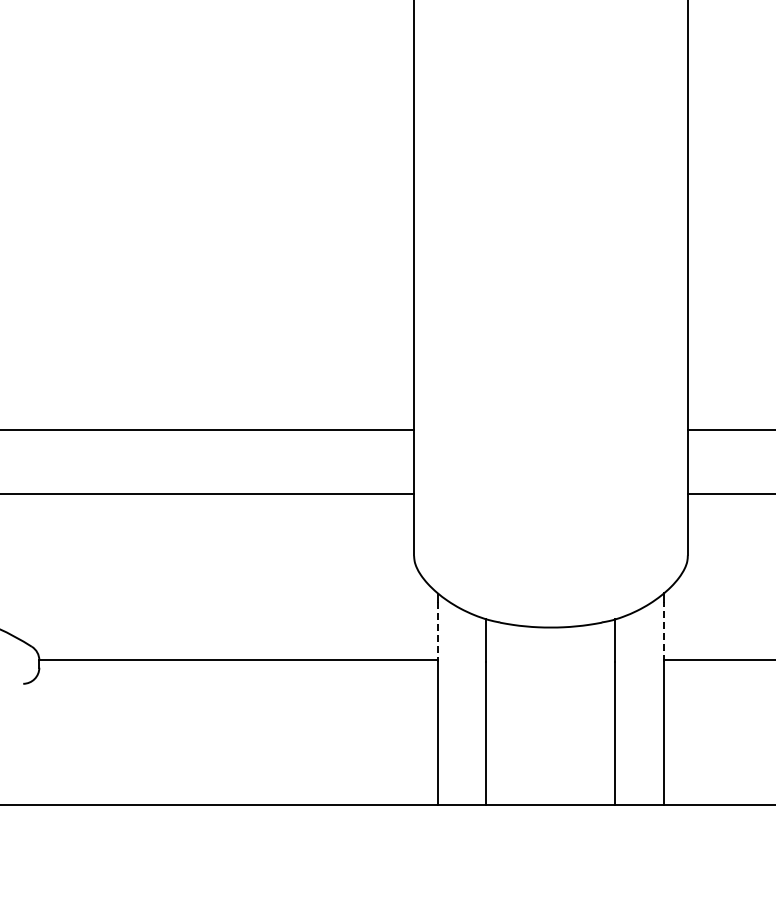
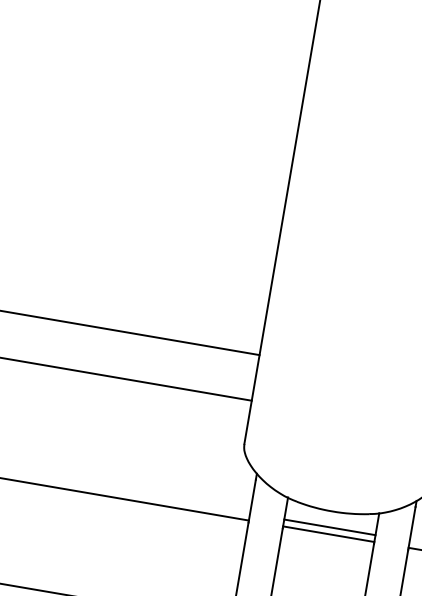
line: (663, 631) -> (411, 527), dashed -> solid
line: (438, 632) -> (252, 501), dashed -> solid
line: (550, 650) -> (329, 527), added
line: (550, 659) -> (328, 534), added

